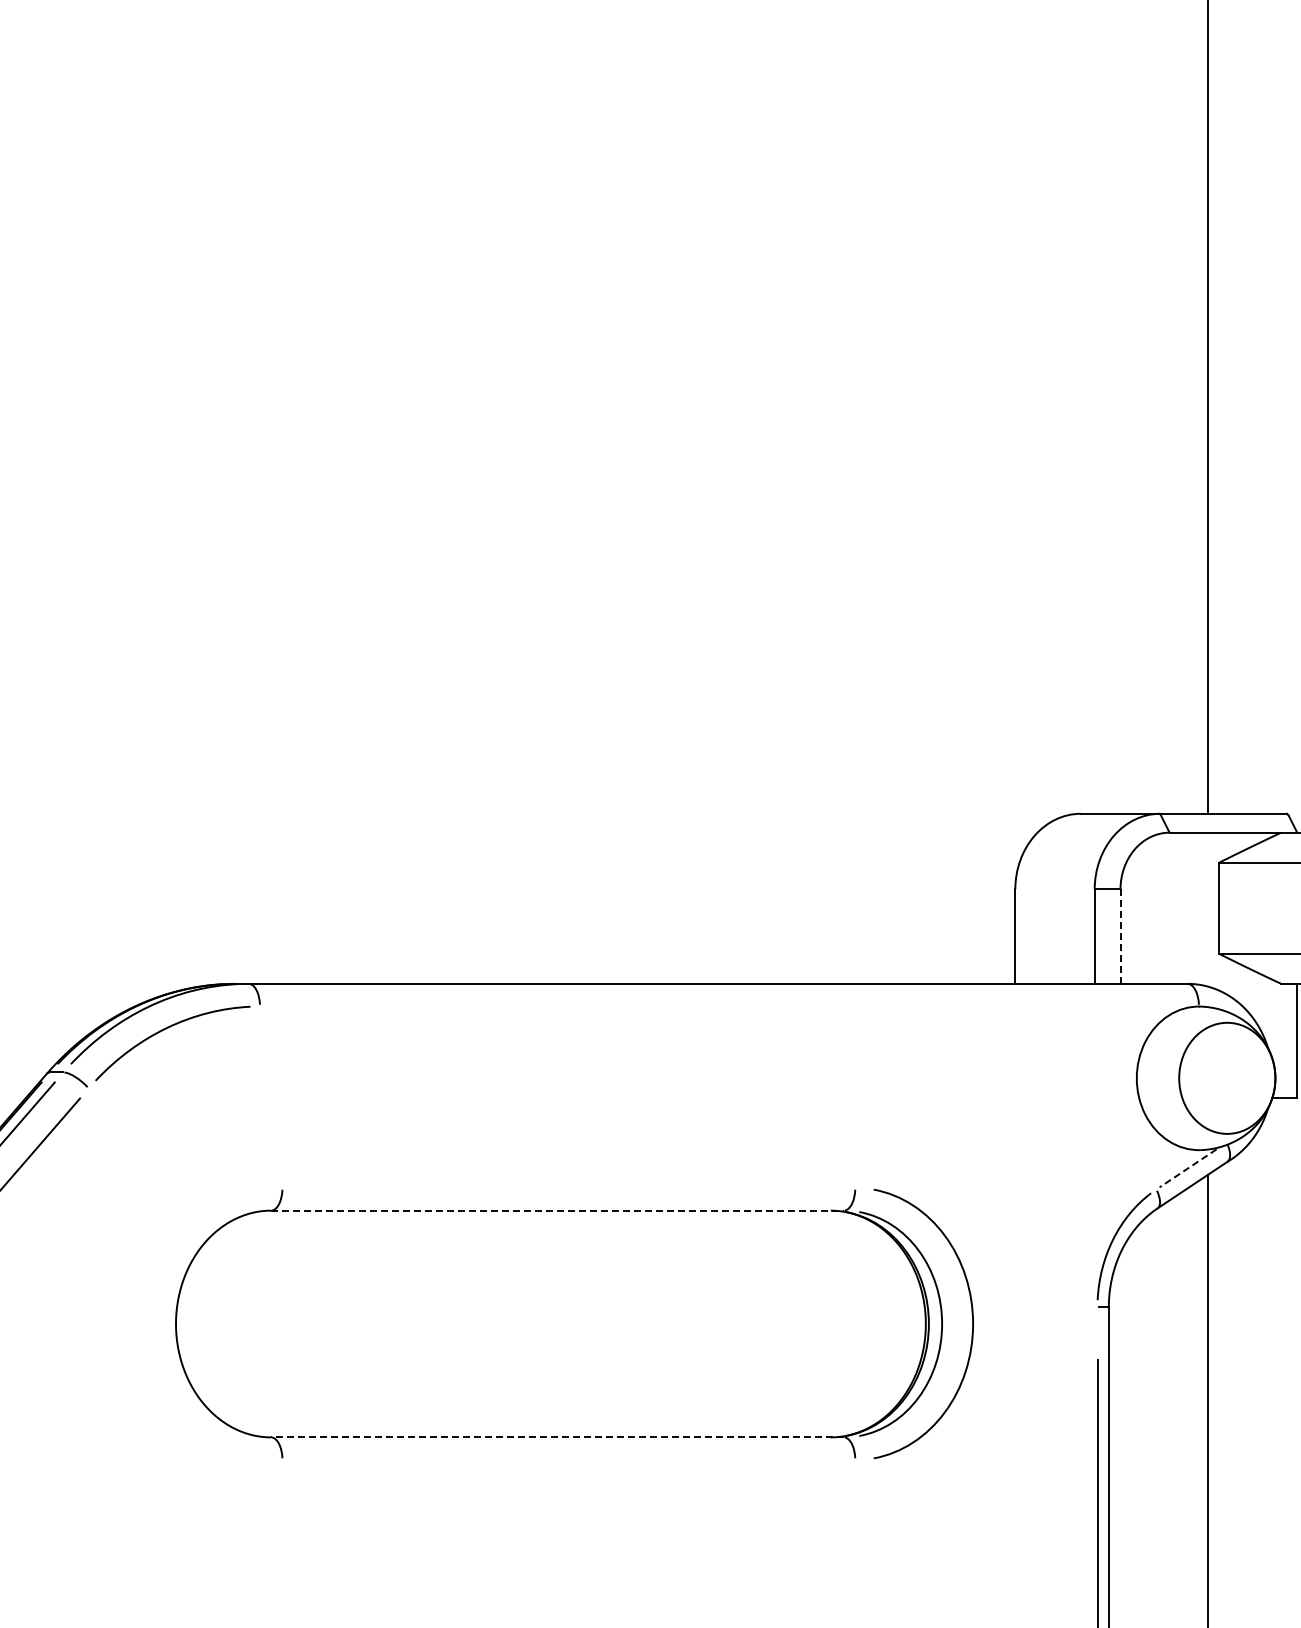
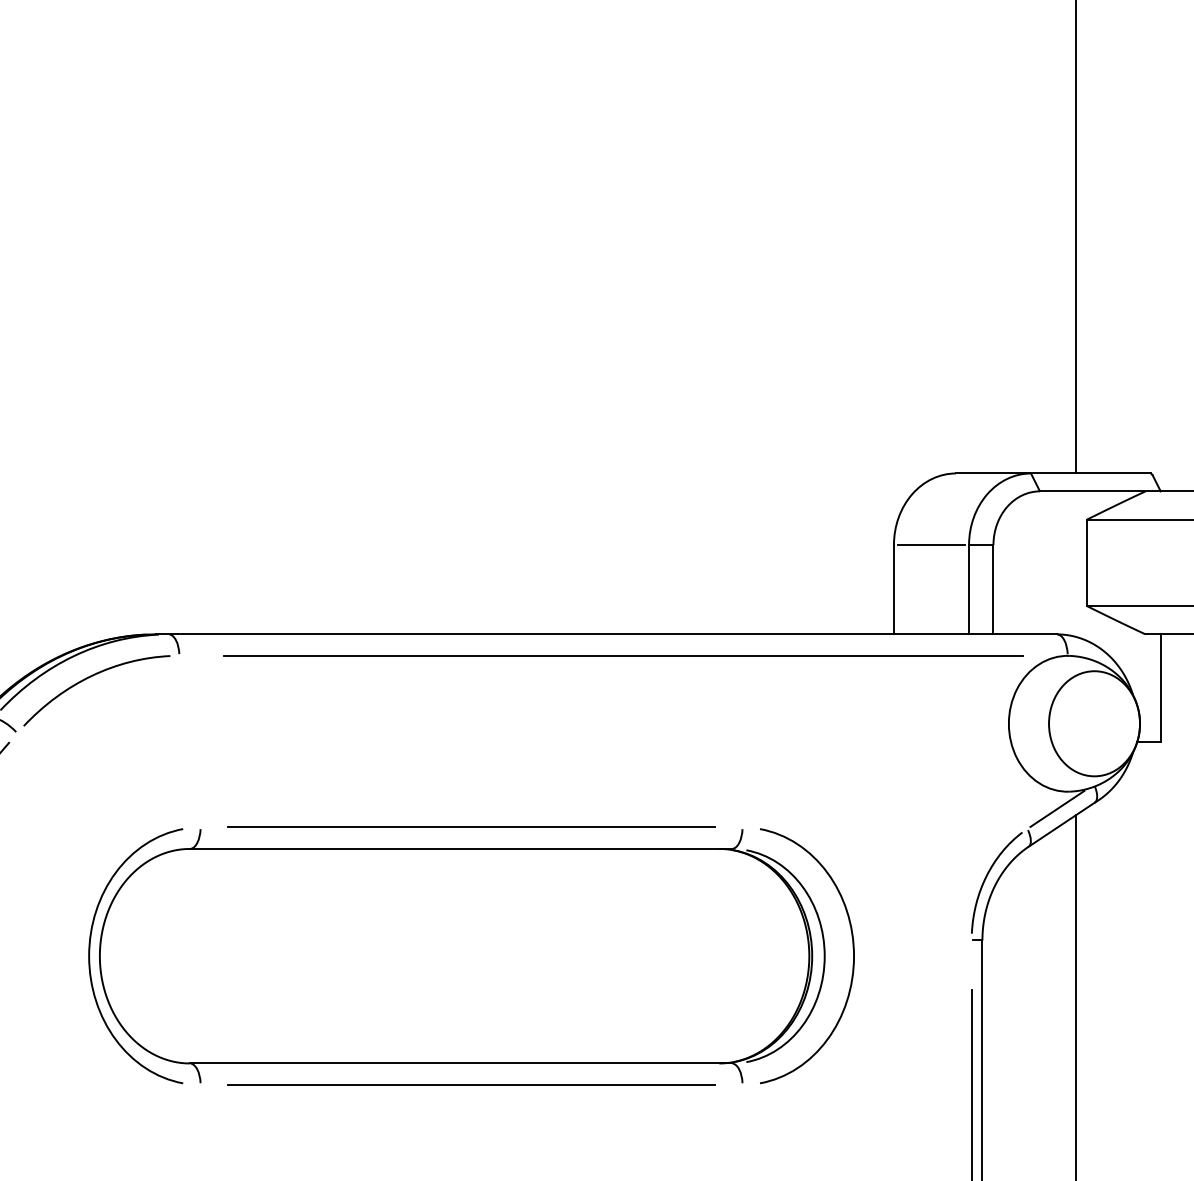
line: (1054, 889) -> (931, 545), added
line: (1120, 937) -> (993, 590), dashed -> solid
line: (729, 1006) -> (623, 655), added
line: (1187, 1168) -> (1056, 809), dashed -> solid
line: (568, 1187) -> (471, 827), added
line: (558, 1210) -> (461, 848), dashed -> solid
curve: (165, 1323) -> (89, 955), added
line: (557, 1437) -> (460, 1063), dashed -> solid
line: (568, 1460) -> (471, 1085), added

